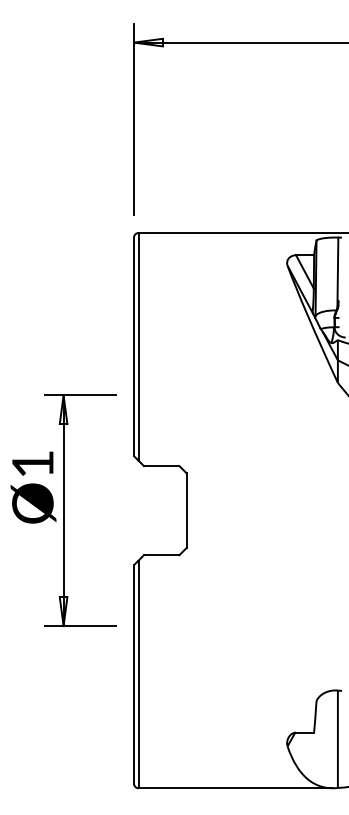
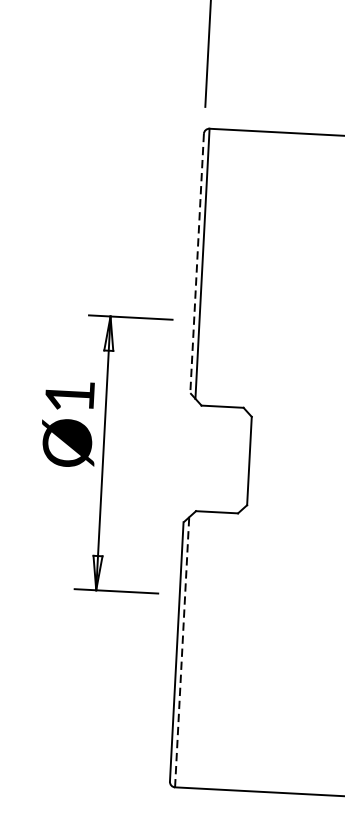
line: (134, 347) -> (197, 264), solid -> dashed
line: (138, 674) -> (182, 652), solid -> dashed

